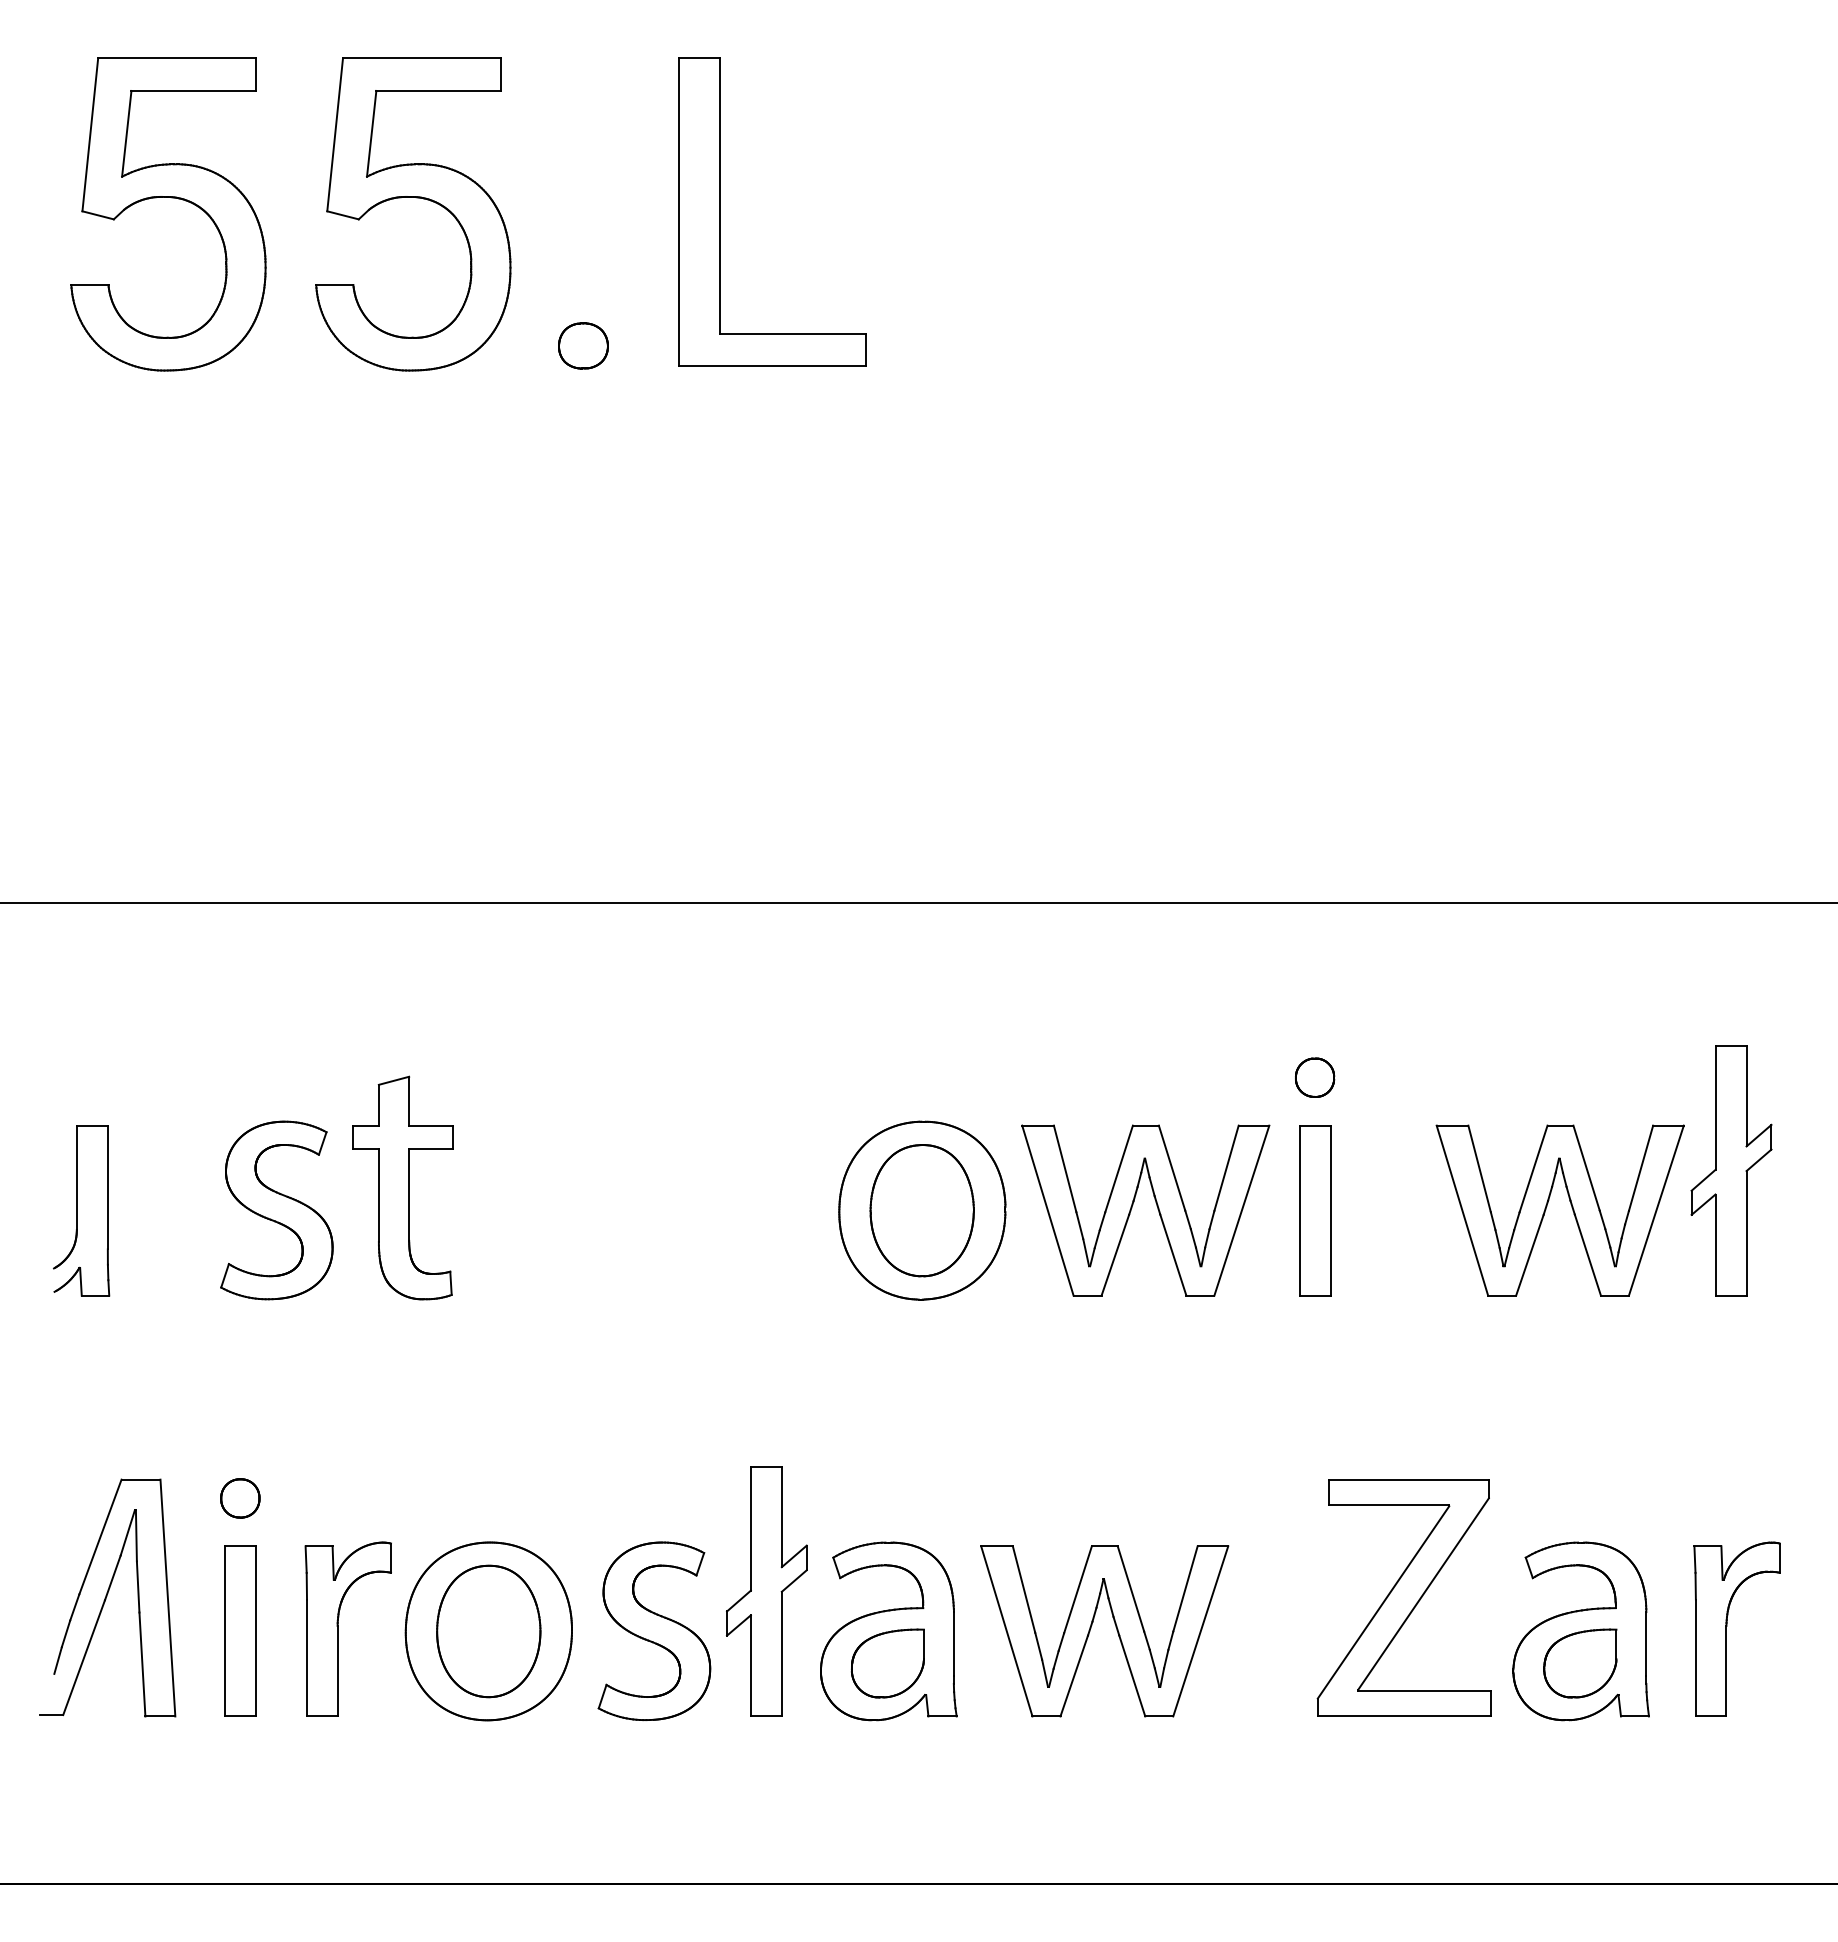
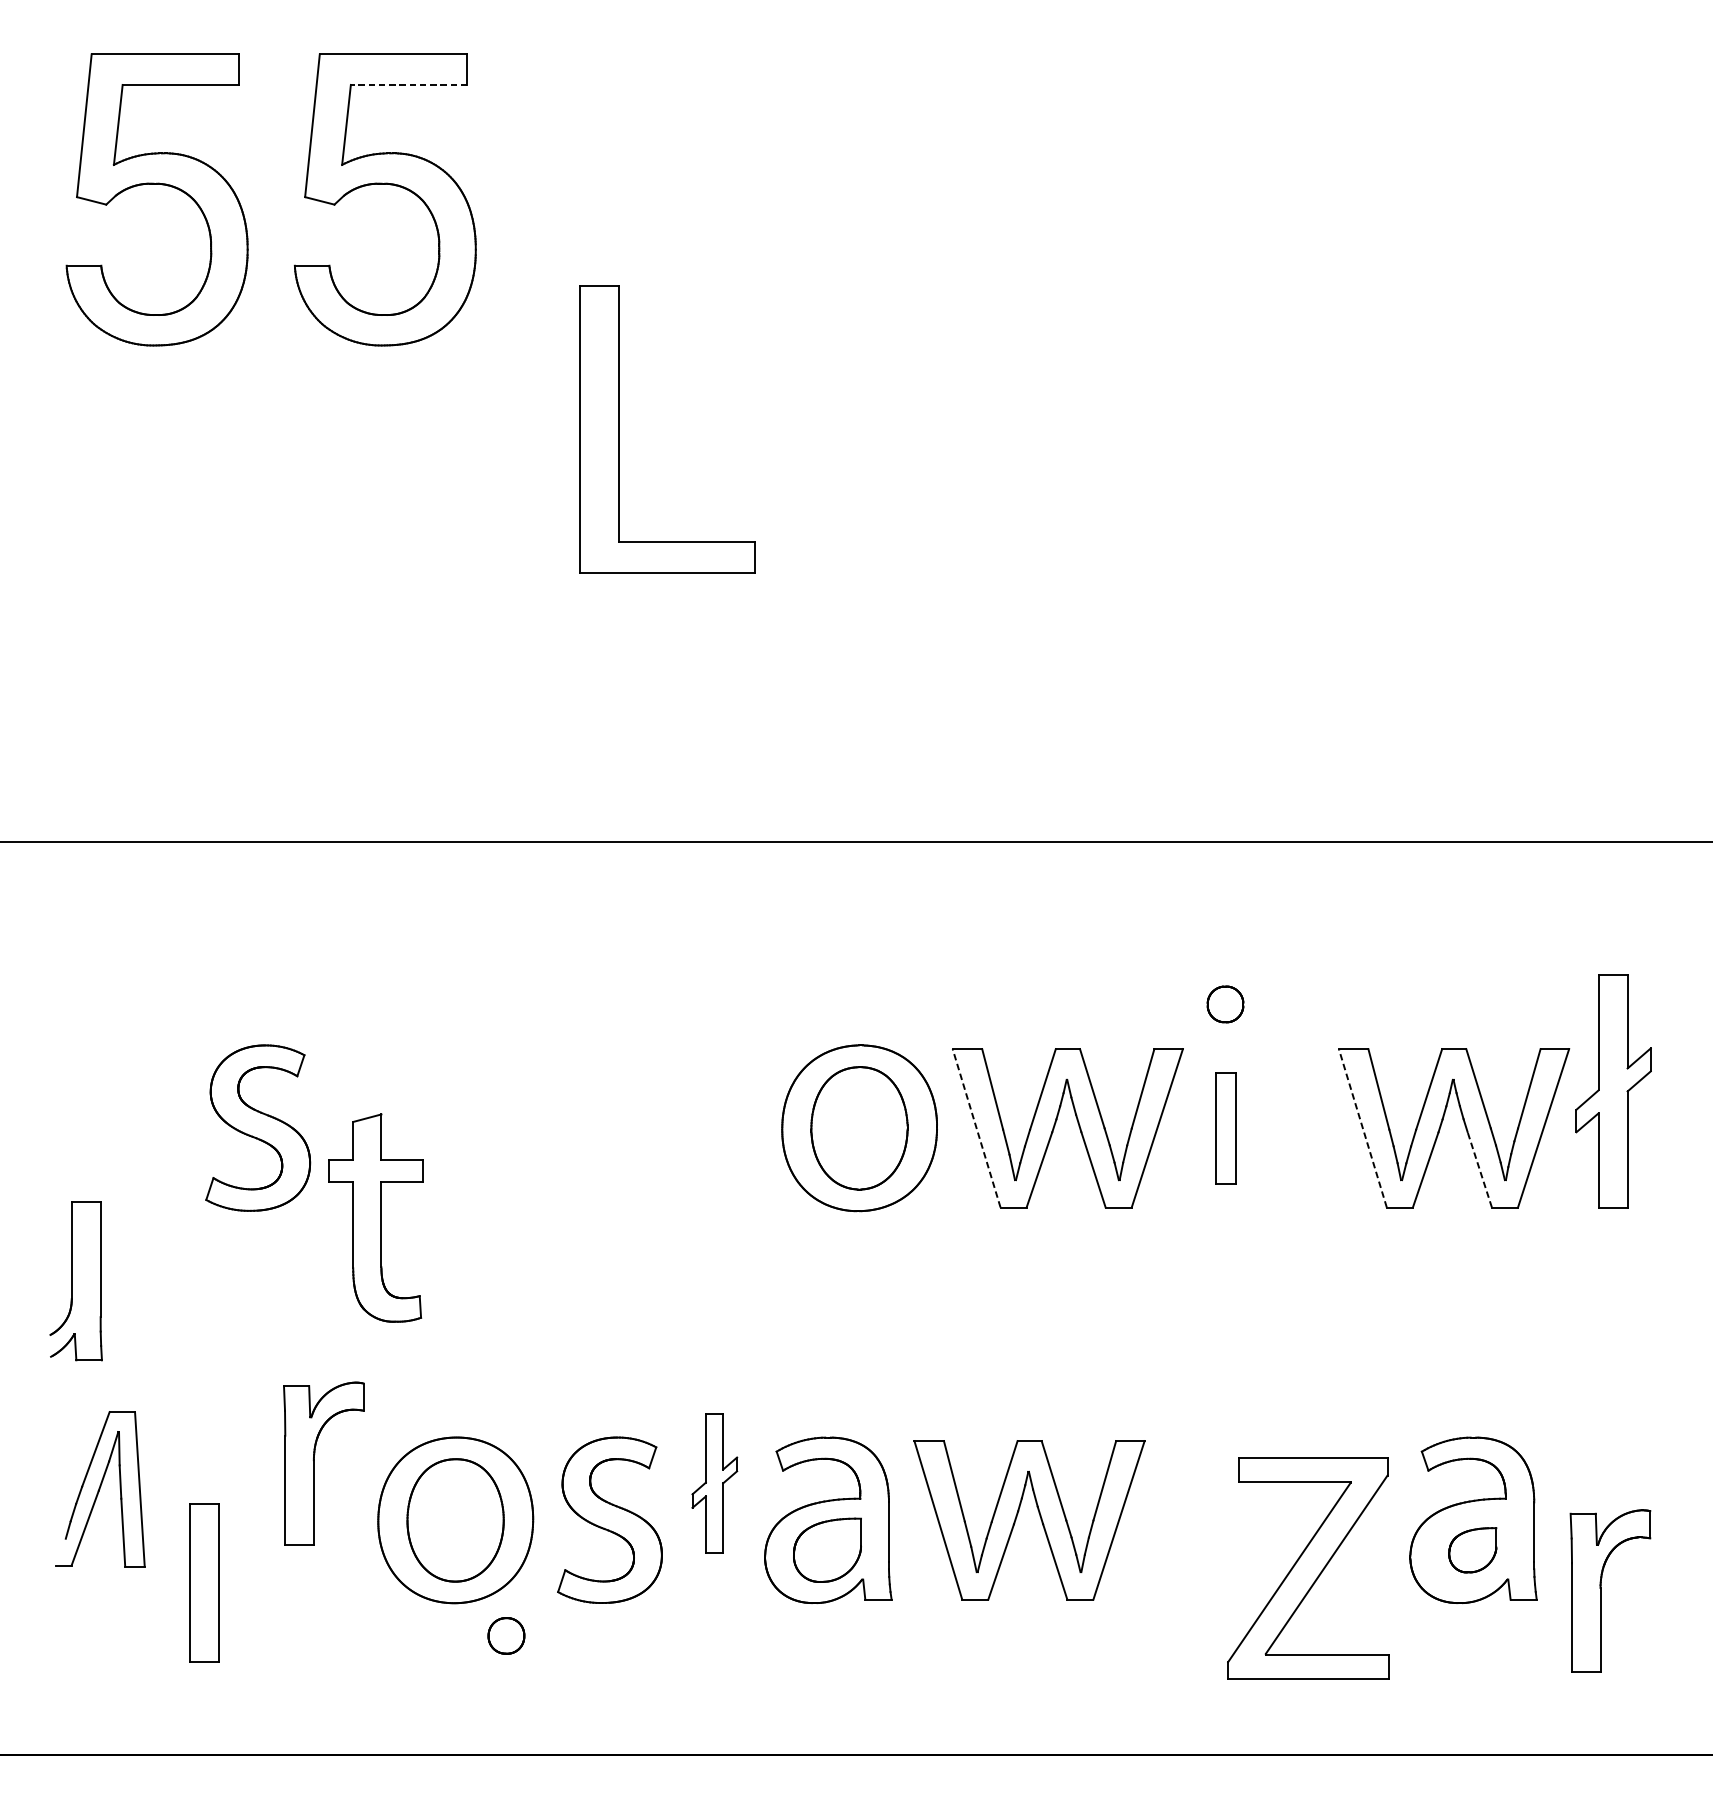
line: (438, 90) -> (408, 84), solid -> dashed
part: (720, 211) -> (619, 428), moved
part: (583, 345) -> (543, 322), removed
part: (402, 1187) -> (375, 1217), moved
part: (81, 1210) -> (76, 1280), moved
line: (1047, 1210) -> (976, 1128), solid -> dashed
part: (1315, 1210) -> (1225, 1128), size x0.7
line: (1462, 1210) -> (1362, 1128), solid -> dashed
line: (1587, 1255) -> (1479, 1170), solid -> dashed
part: (240, 1498) -> (506, 1635), moved
part: (766, 1591) -> (714, 1483), size x0.6
part: (107, 1597) -> (100, 1488), size x0.7
part: (1403, 1597) -> (1307, 1567), moved
part: (1727, 1626) -> (1601, 1588), moved
part: (338, 1628) -> (314, 1462), moved
part: (240, 1630) -> (204, 1581), moved
part: (1580, 1663) -> (1472, 1550), size x0.7

